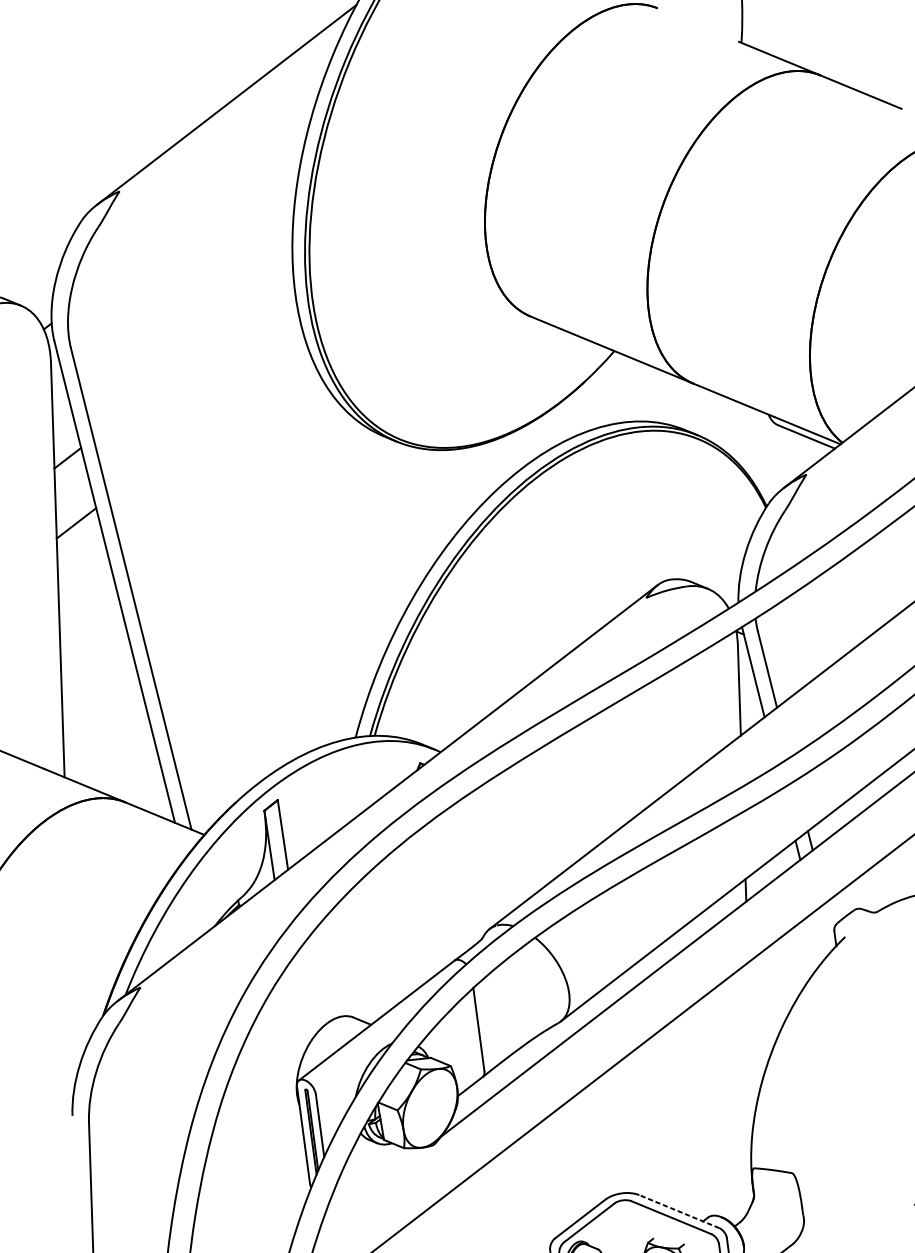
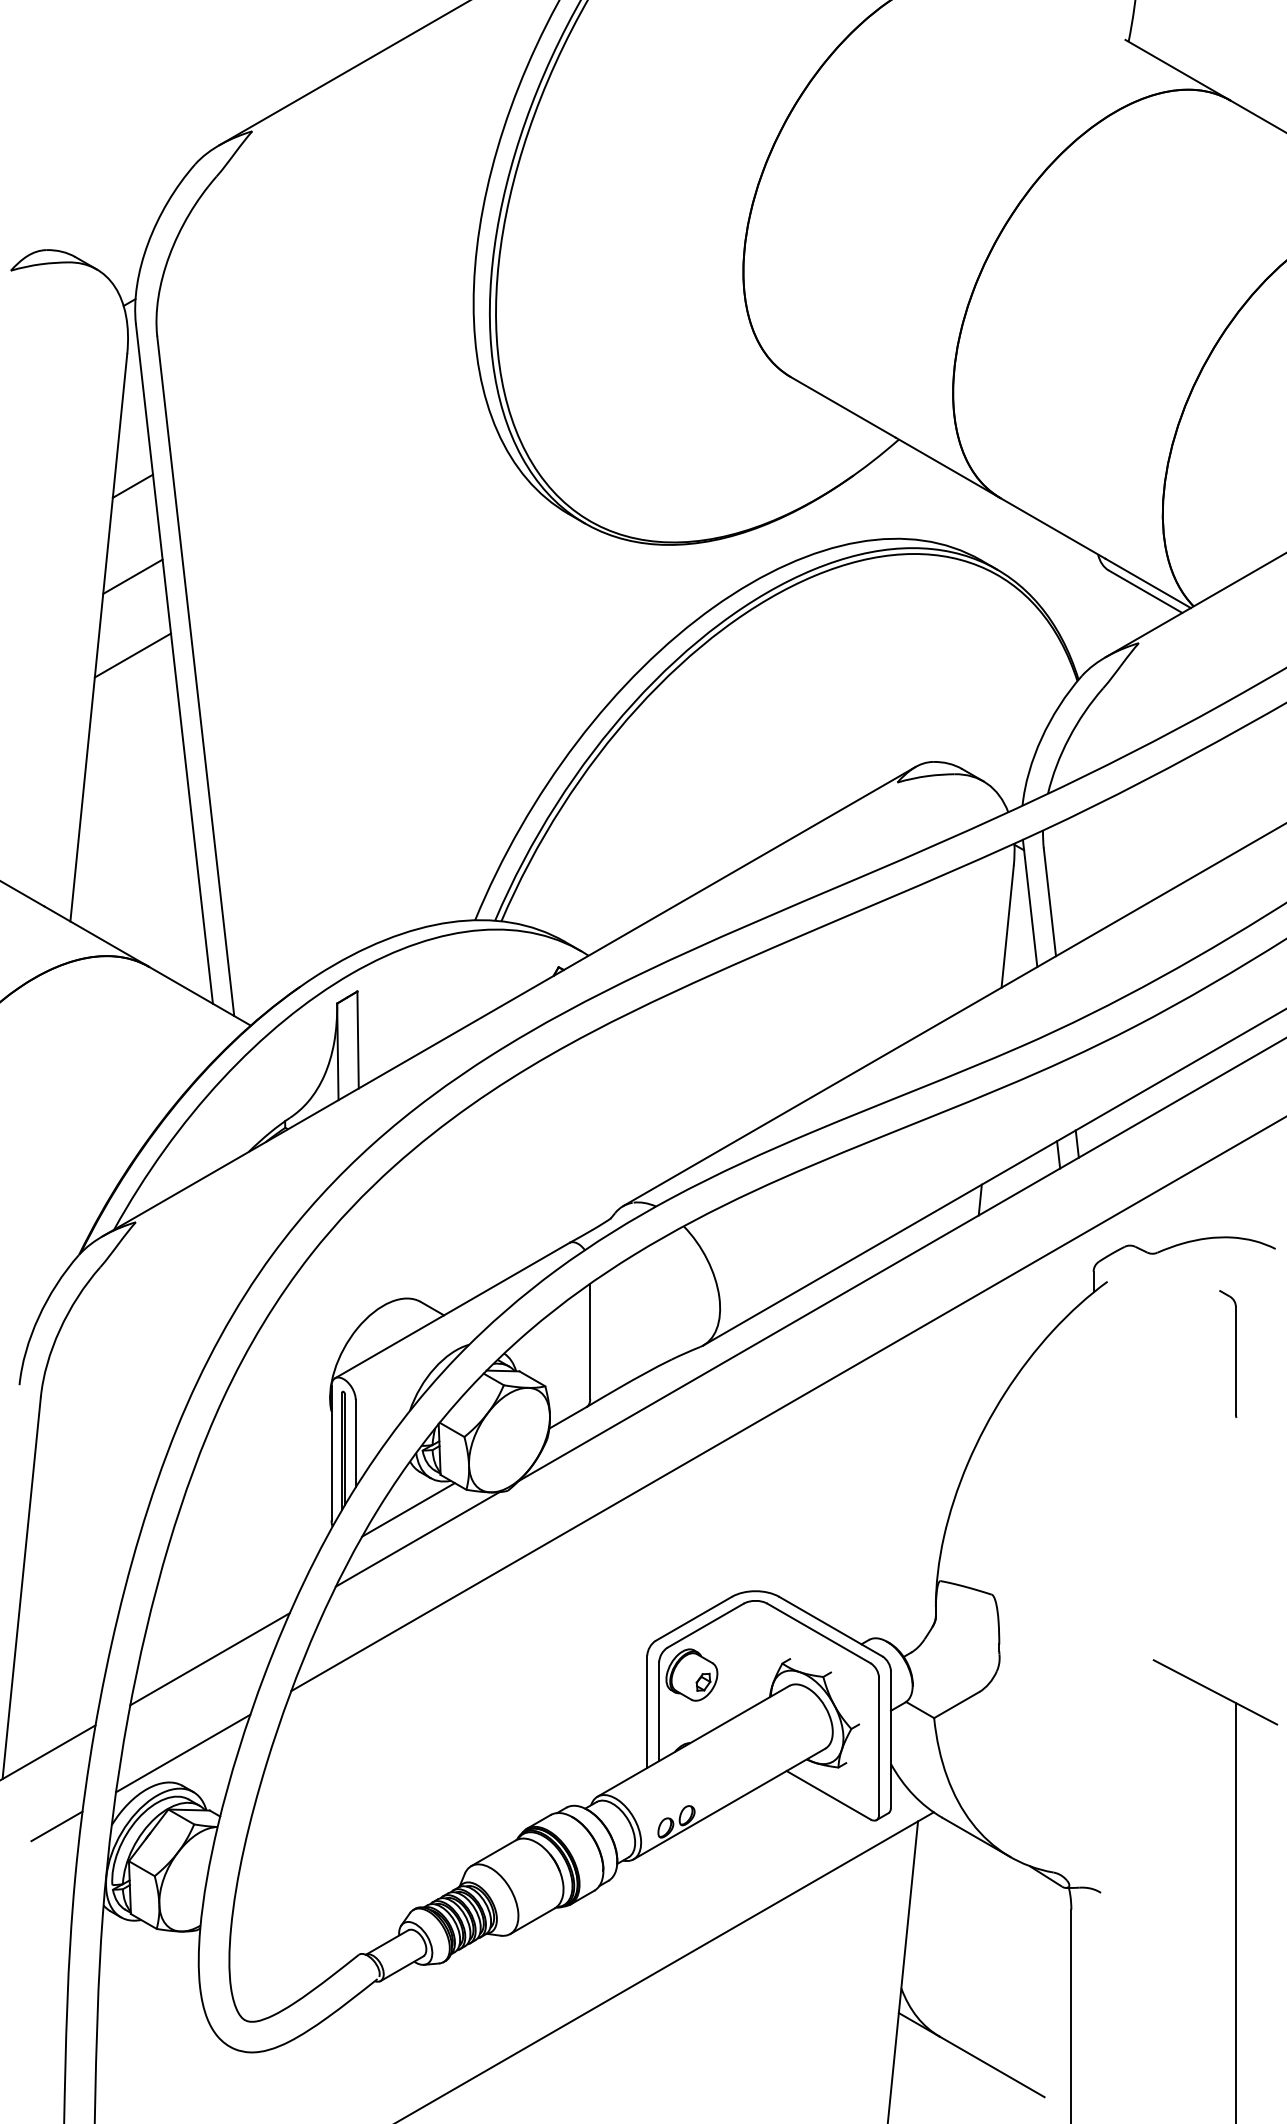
line: (83, 580) -> (132, 655), added
line: (364, 1167) -> (408, 1509), added
line: (373, 1188) -> (417, 1539), added
line: (679, 1211) -> (830, 1626), dashed -> solid

